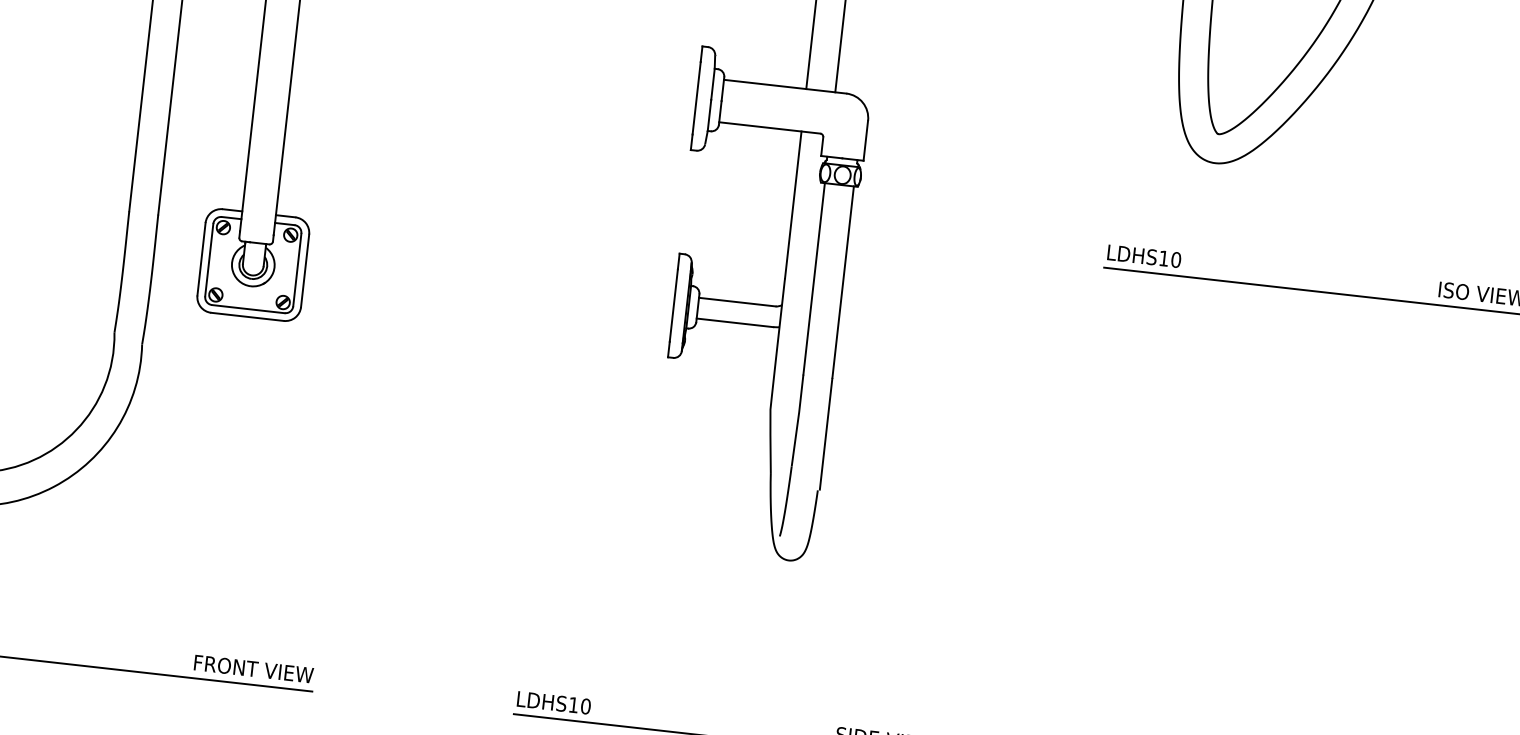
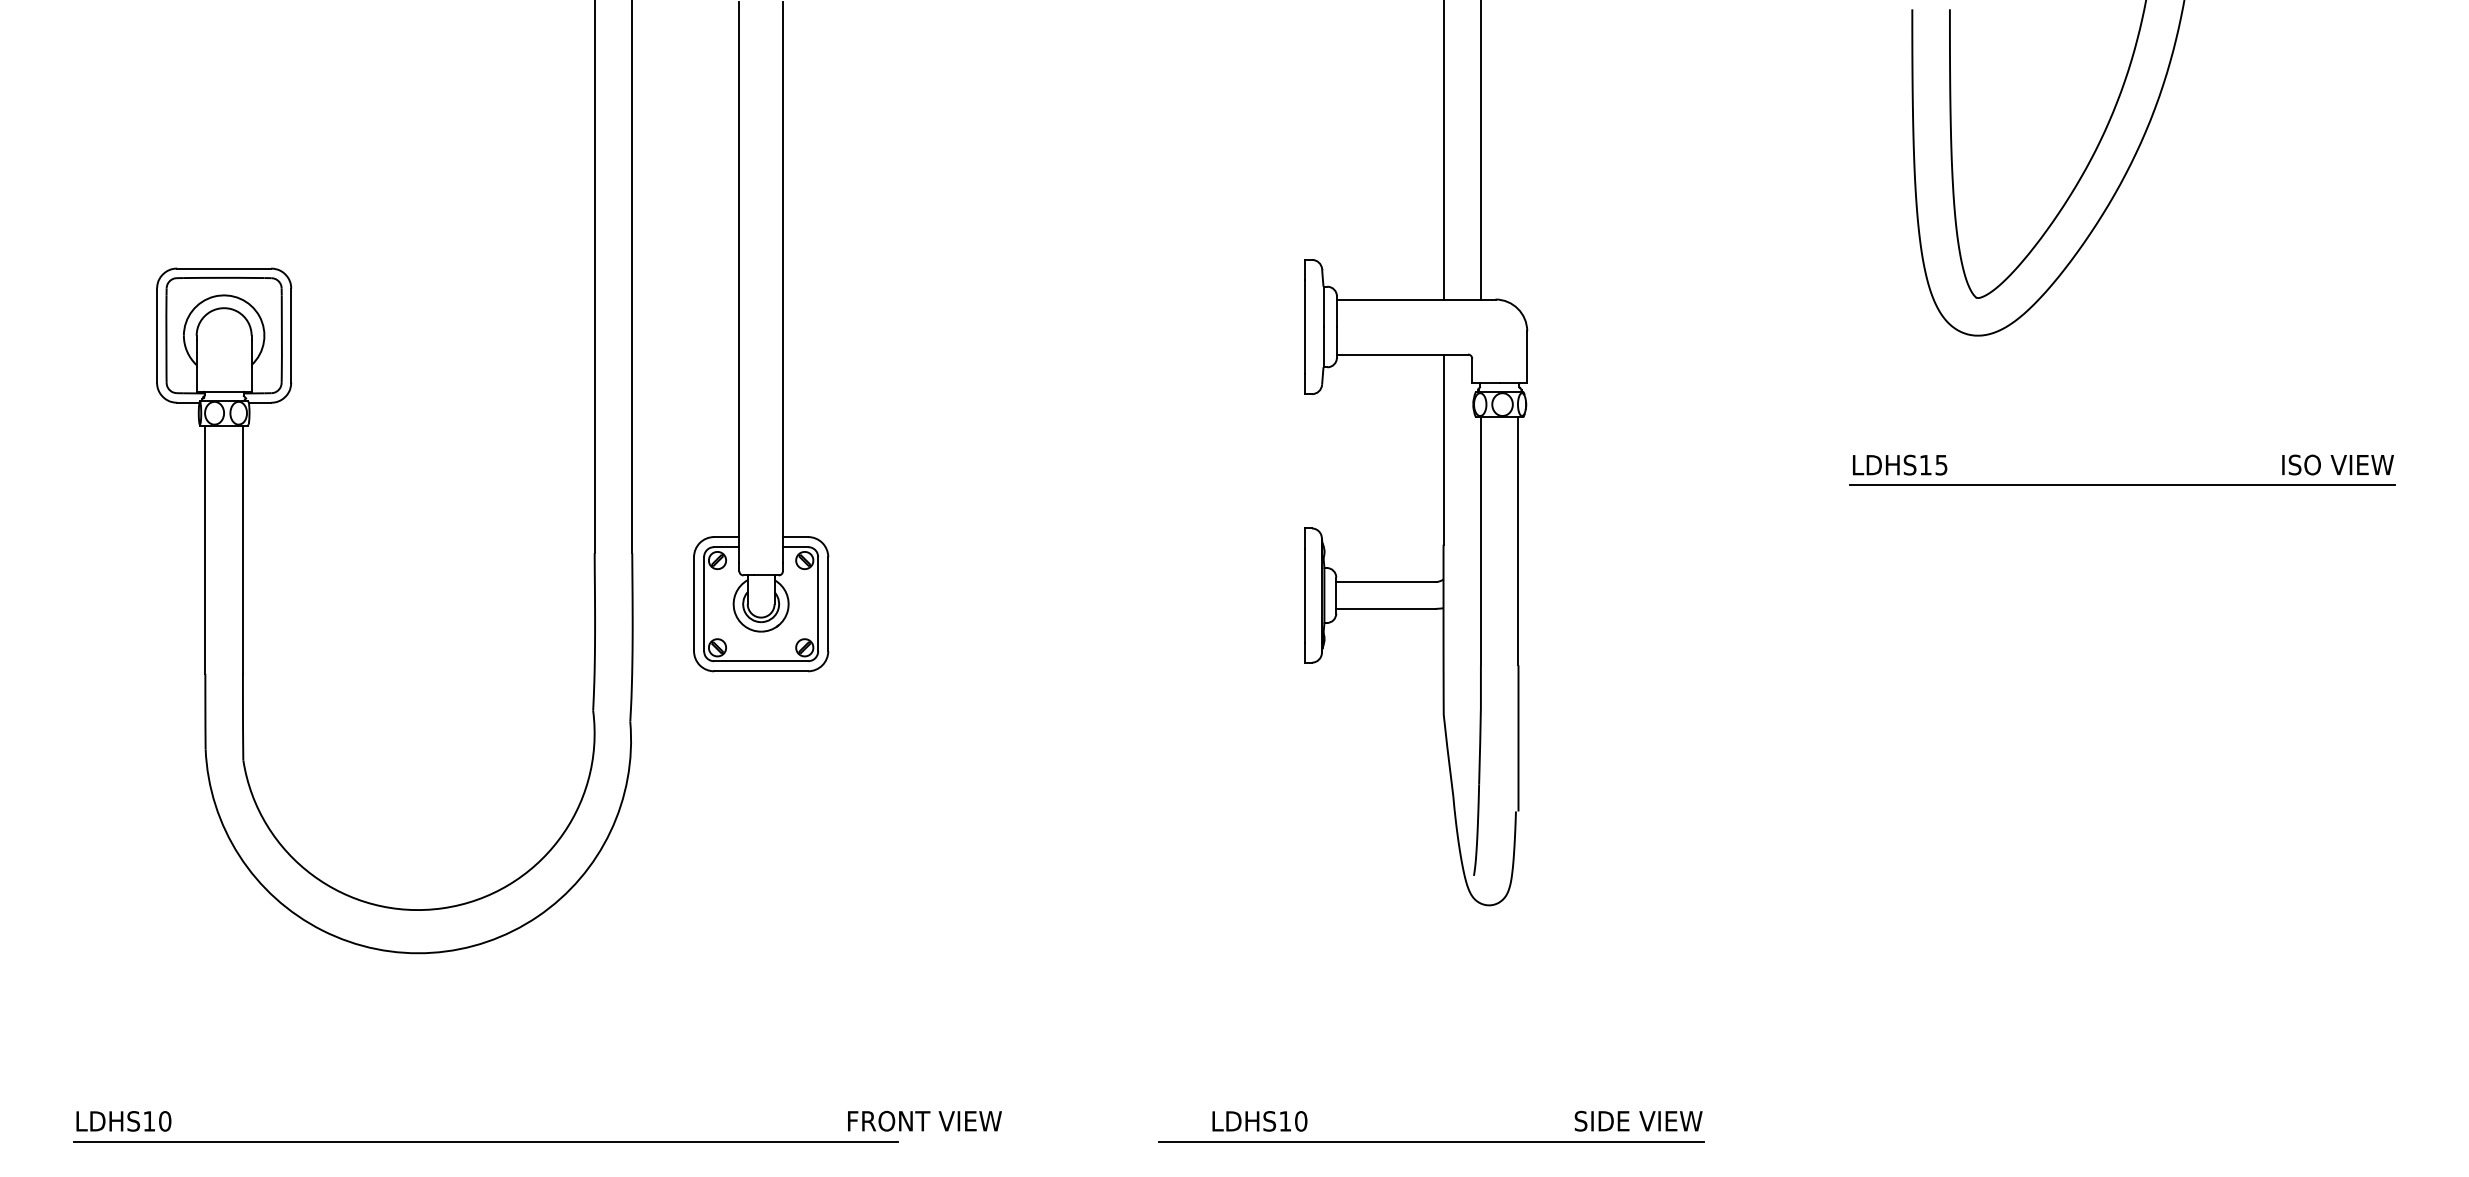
text: (1176, 259) -> (1941, 464), LDHS10 -> LDHS15
text: (253, 668) -> (924, 1120), moved
text: (553, 703) -> (1259, 1121), moved

